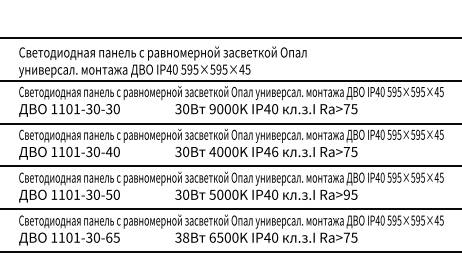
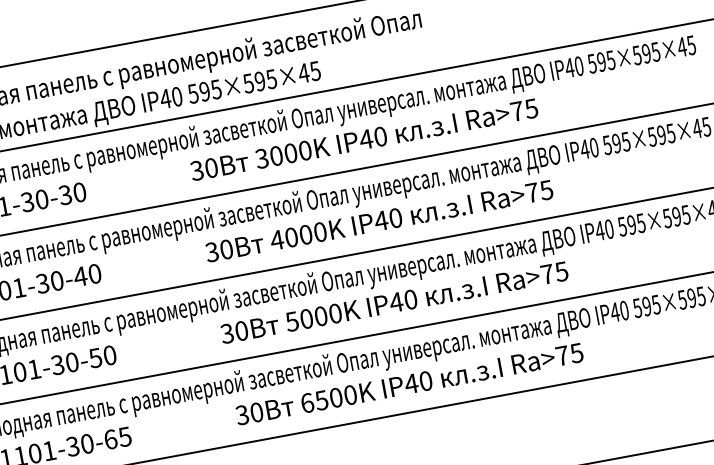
text: (212, 109) -> (261, 159), 9000K -> 3000K
text: (275, 151) -> (396, 217), IP46 -> IP40
text: (346, 194) -> (546, 273), Ra>95 -> Ra>75
text: (186, 237) -> (257, 411), 38 -> 30

